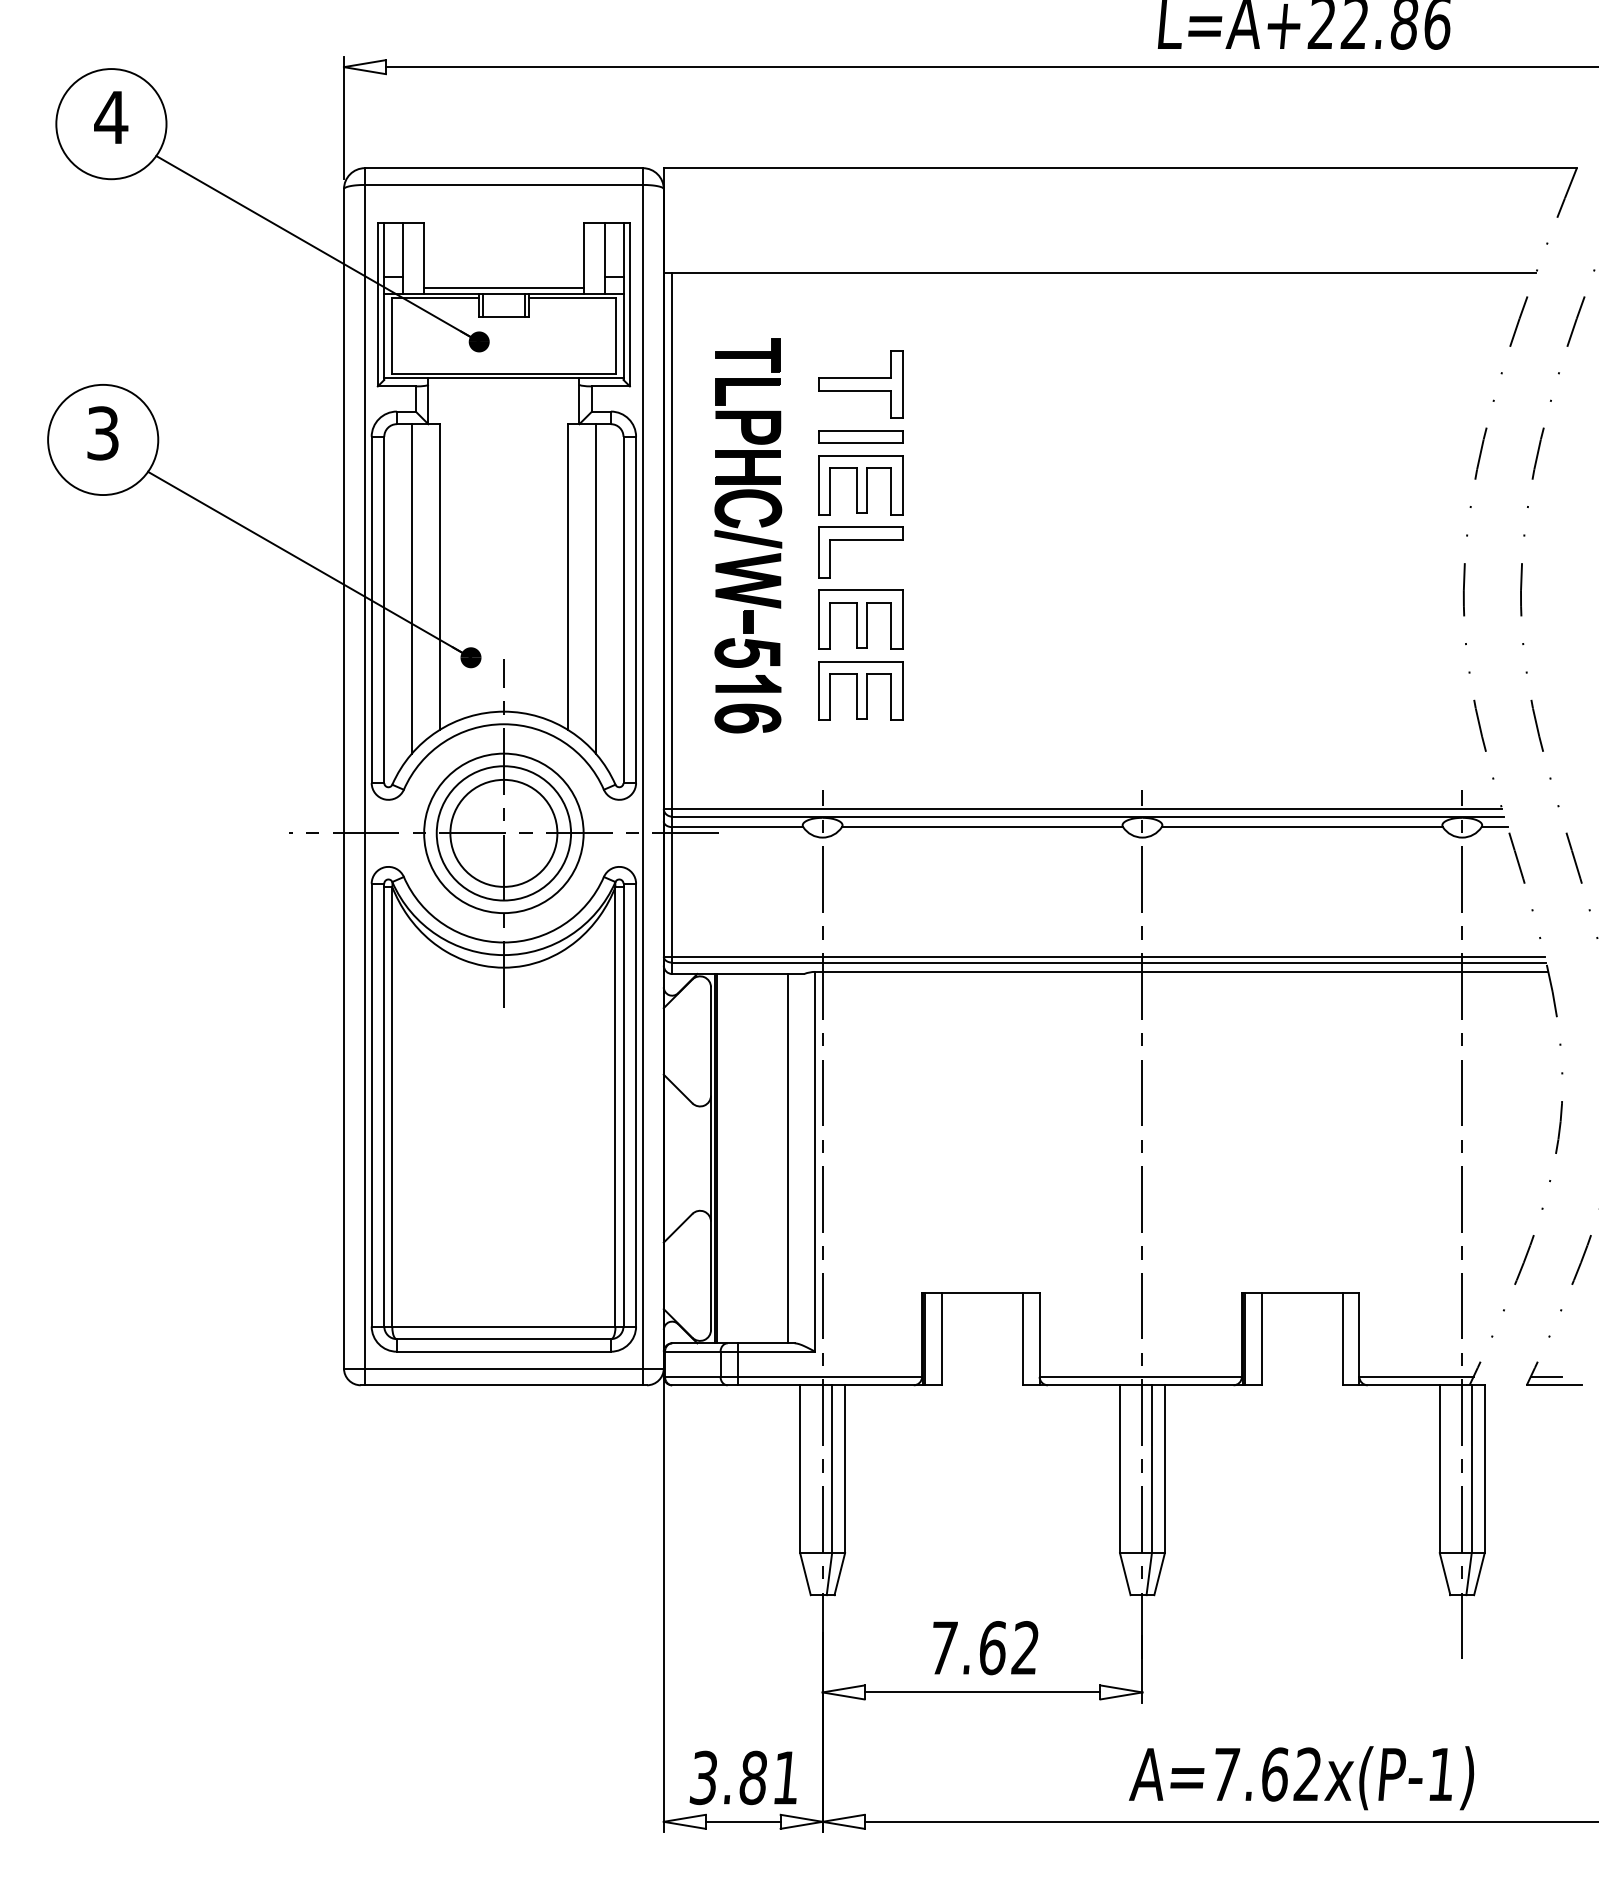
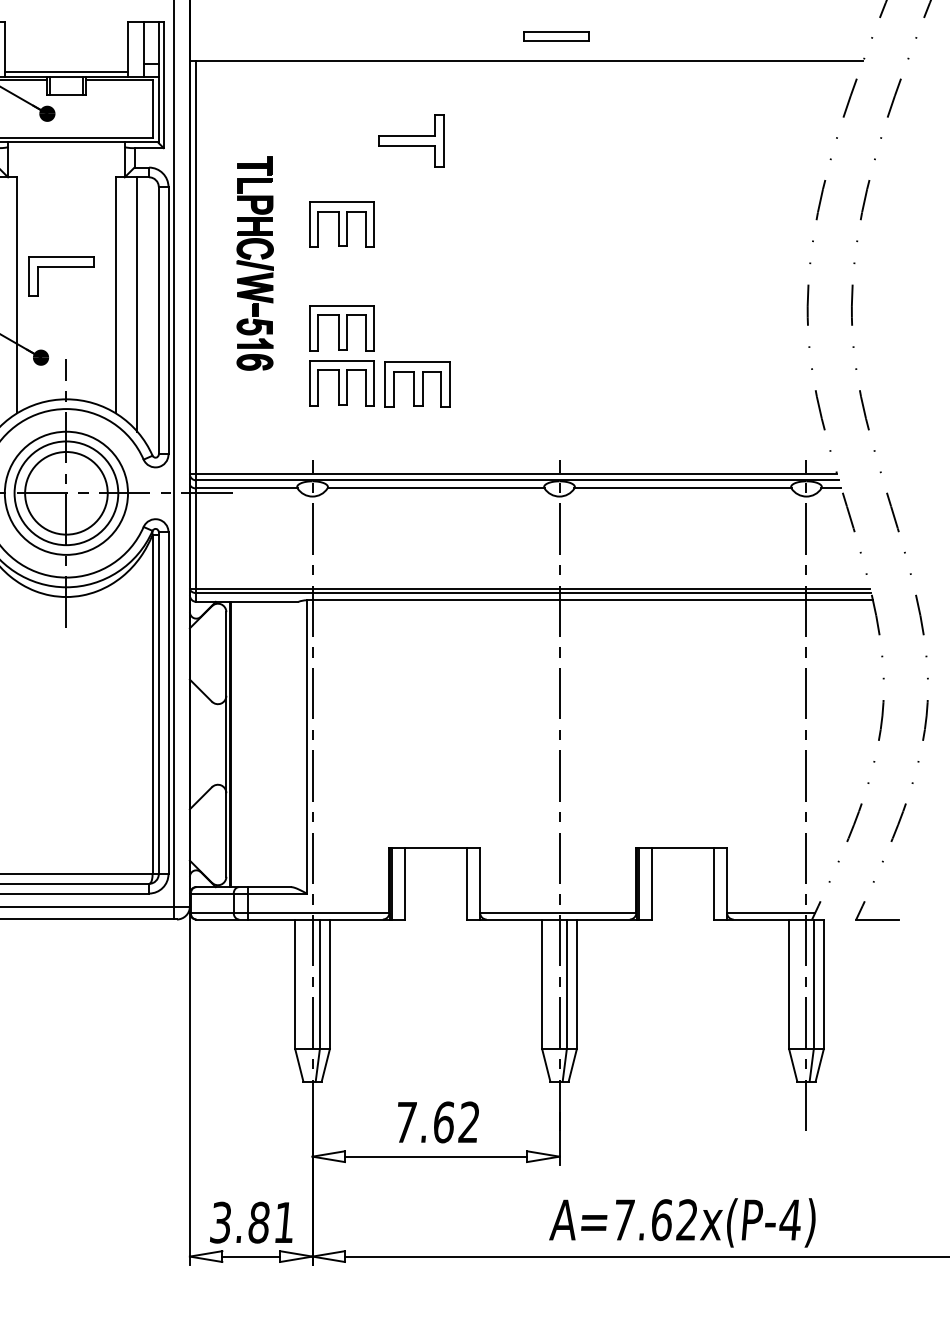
part: (860, 384) -> (411, 141), moved
part: (860, 436) -> (556, 36), moved
part: (748, 535) -> (255, 263), size x0.7
part: (860, 540) -> (61, 267), moved
part: (958, 692) -> (417, 384), added
line: (787, 1158) -> (285, 744), removed
line: (1545, 1376) -> (870, 912), removed
text: (1440, 1774) -> (789, 1220), A=7.62x(P-1) -> A=7.62x(P-4)

